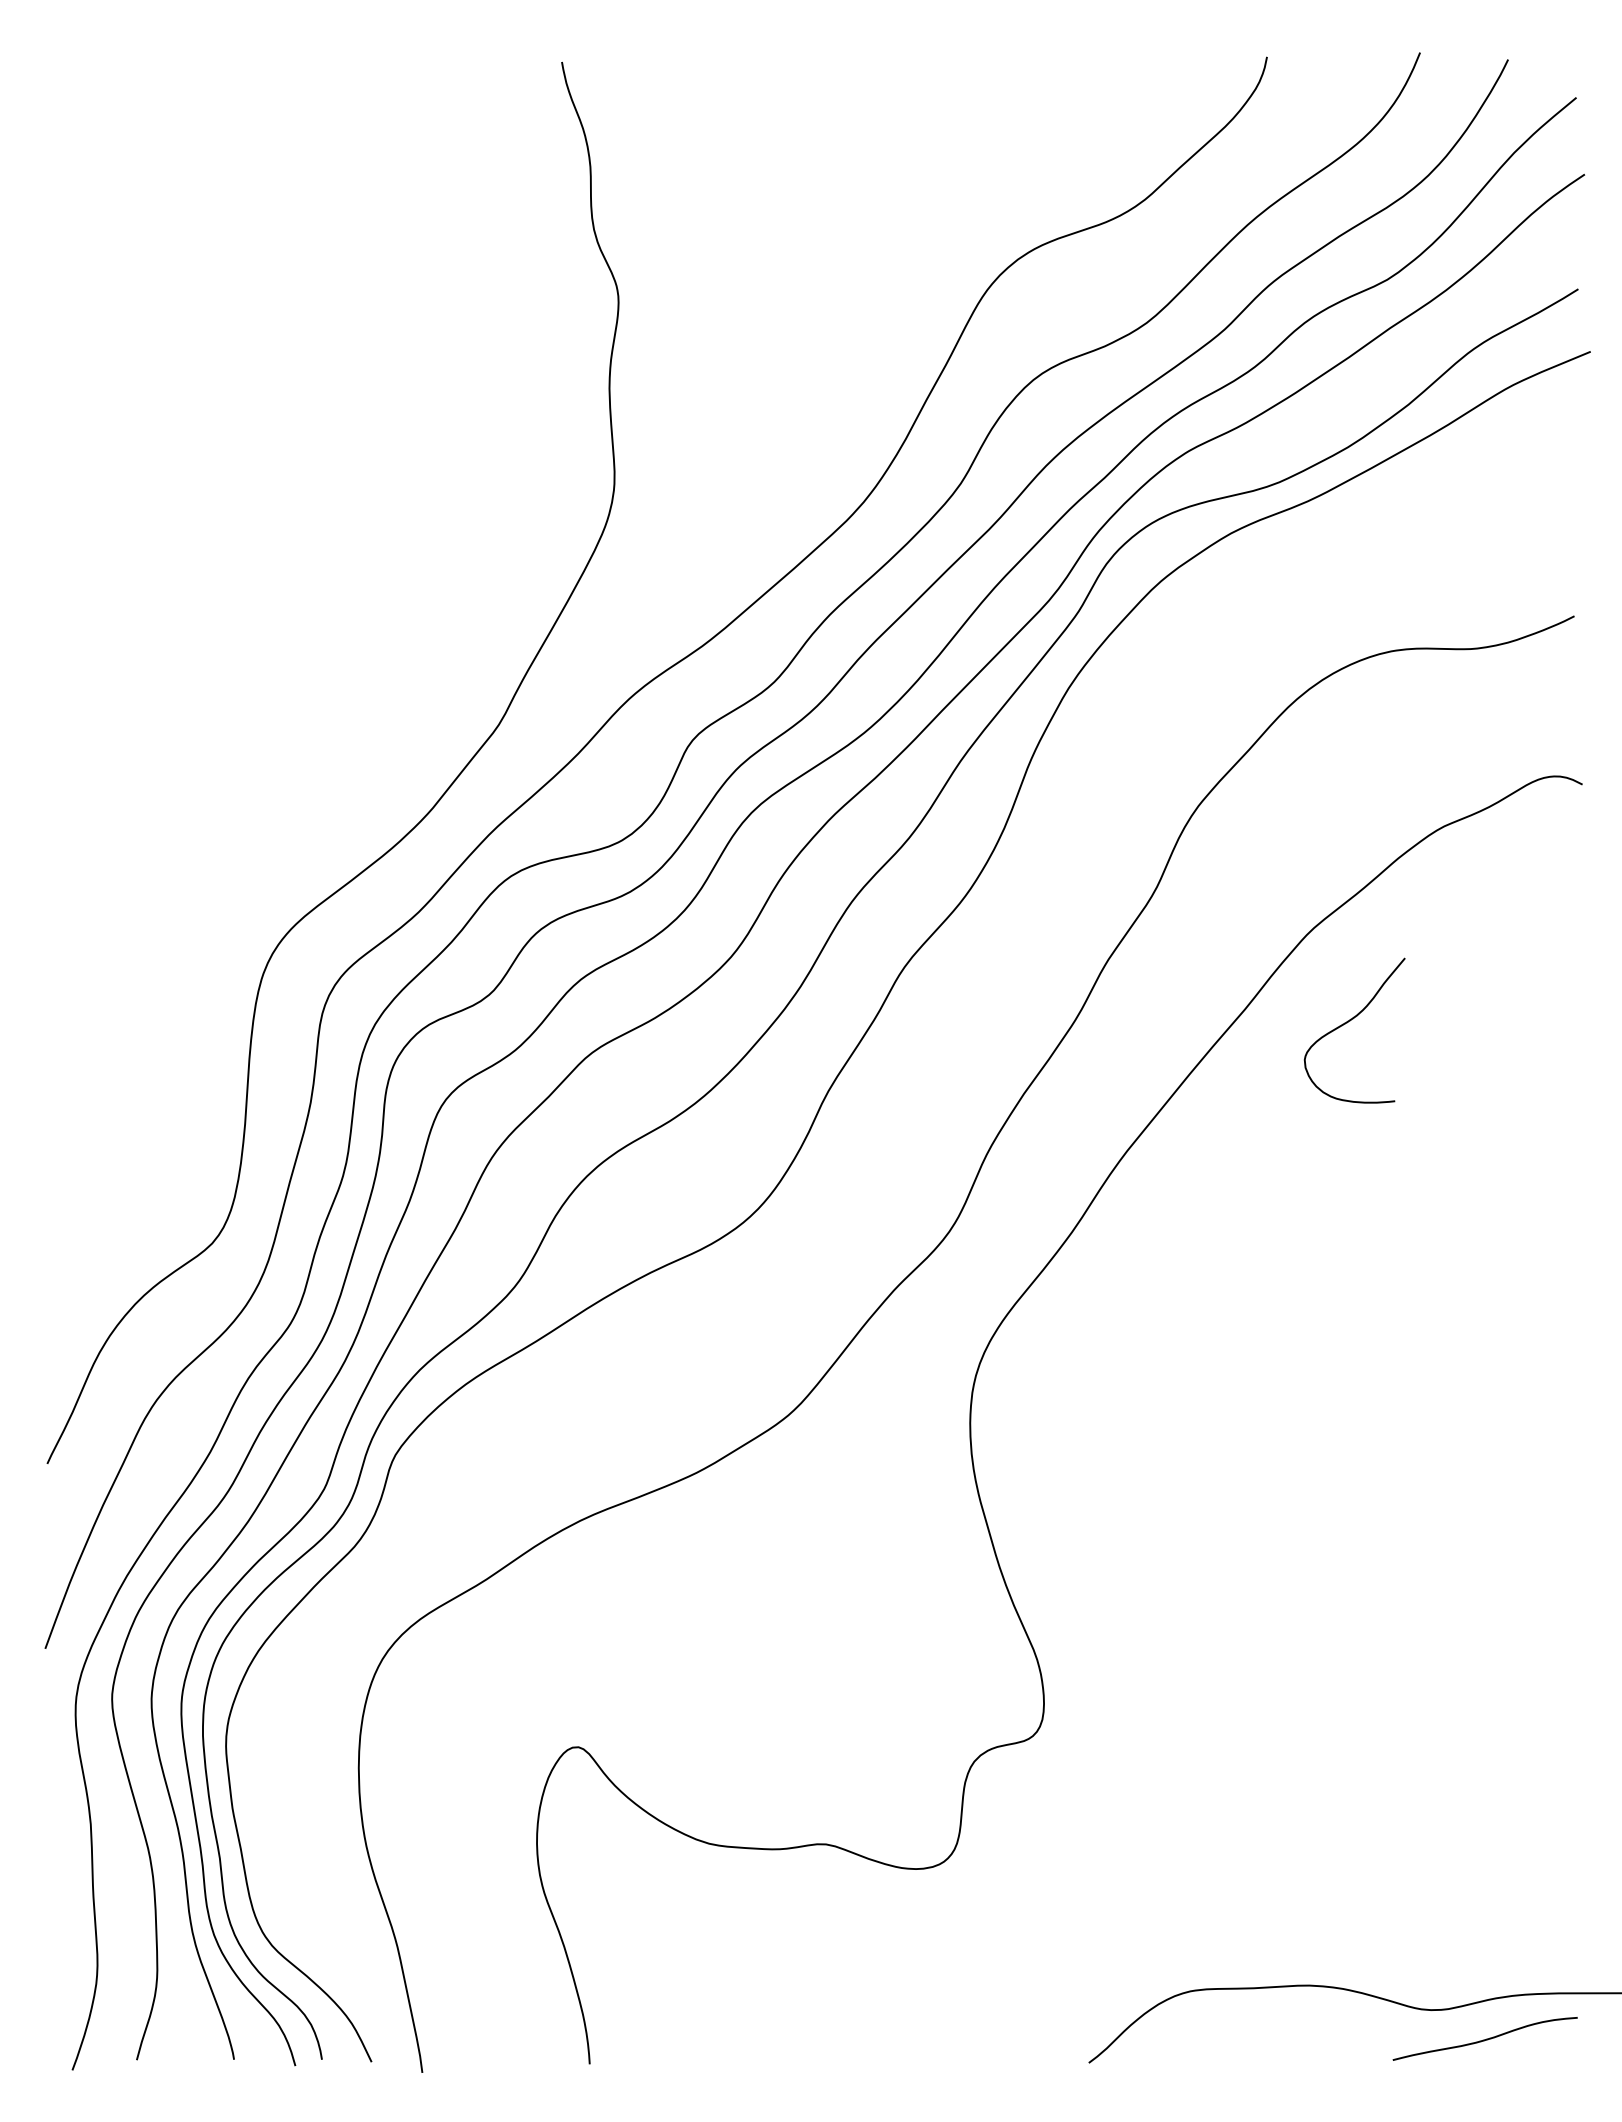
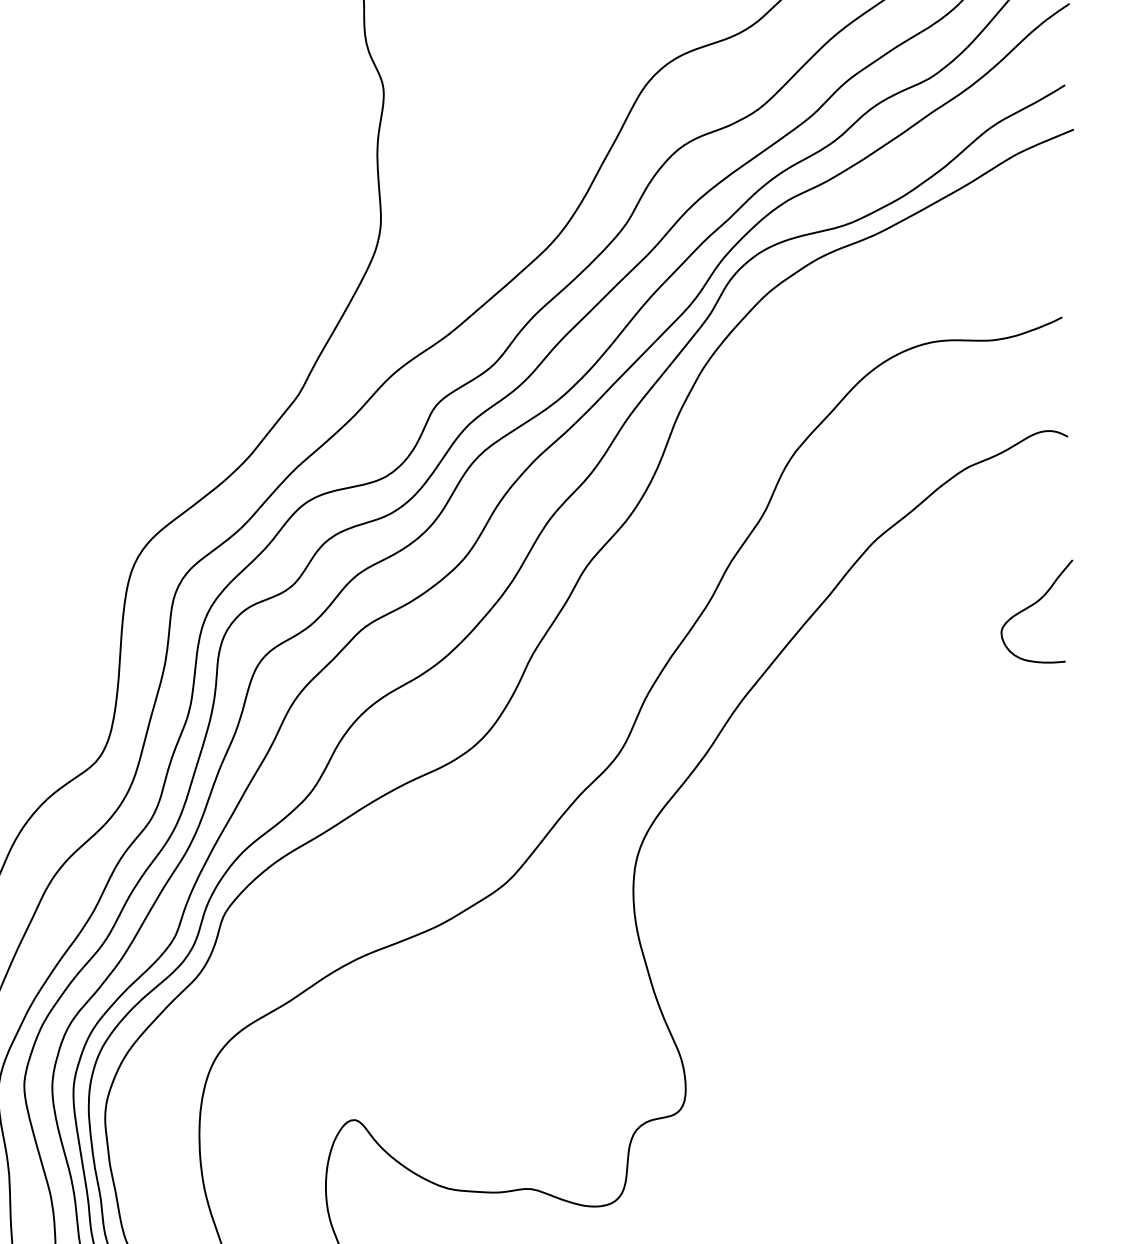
curve: (1350, 1021) -> (1033, 605), moved

